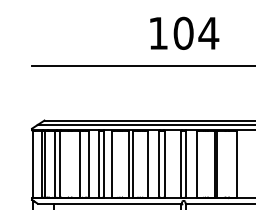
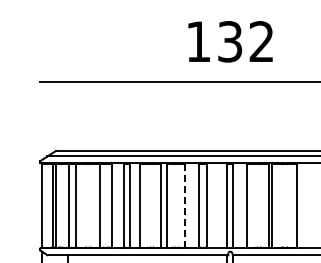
text: (195, 33) -> (245, 41), 104 -> 132
line: (147, 164) -> (185, 205), solid -> dashed

